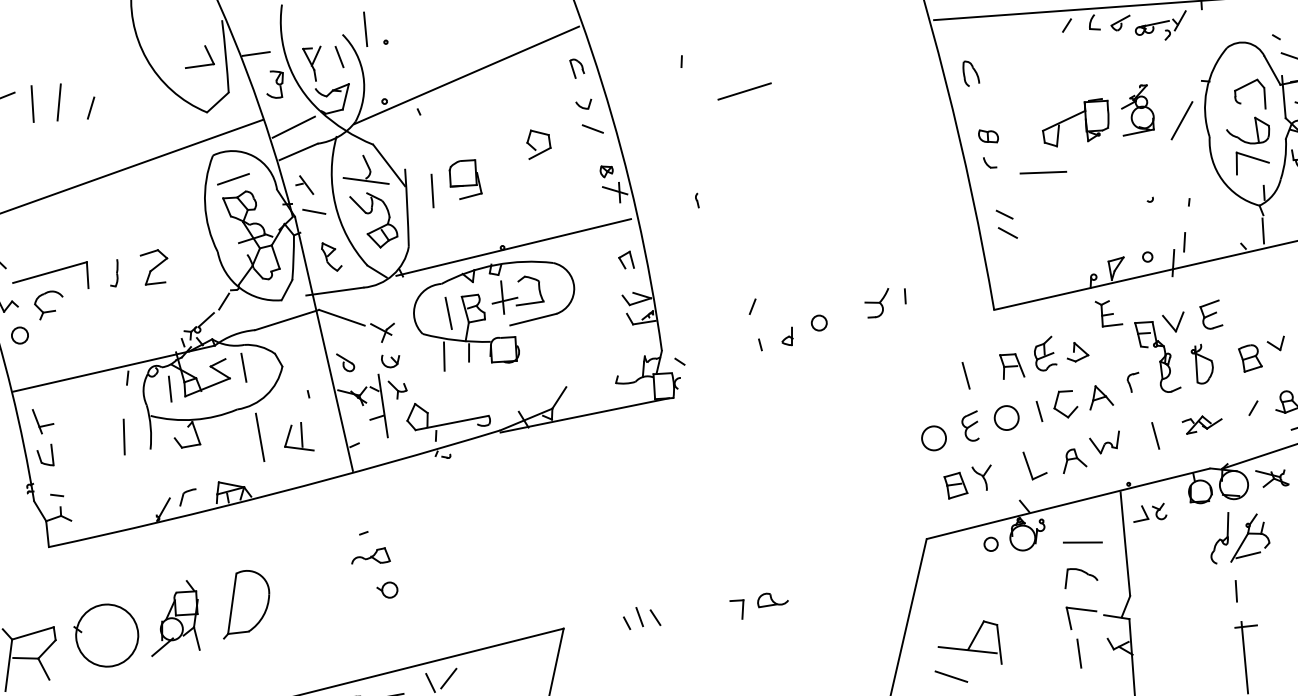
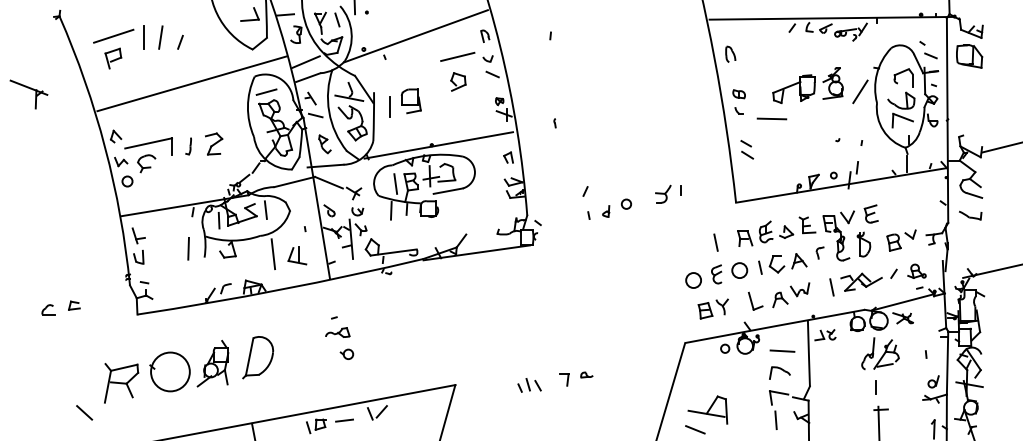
line: (744, 90) -> (457, 56), moved
part: (1108, 313) -> (807, 225), moved
part: (1202, 423) -> (861, 281), size x1.67
part: (772, 598) -> (586, 374), size x0.62
part: (641, 618) -> (529, 385), moved

